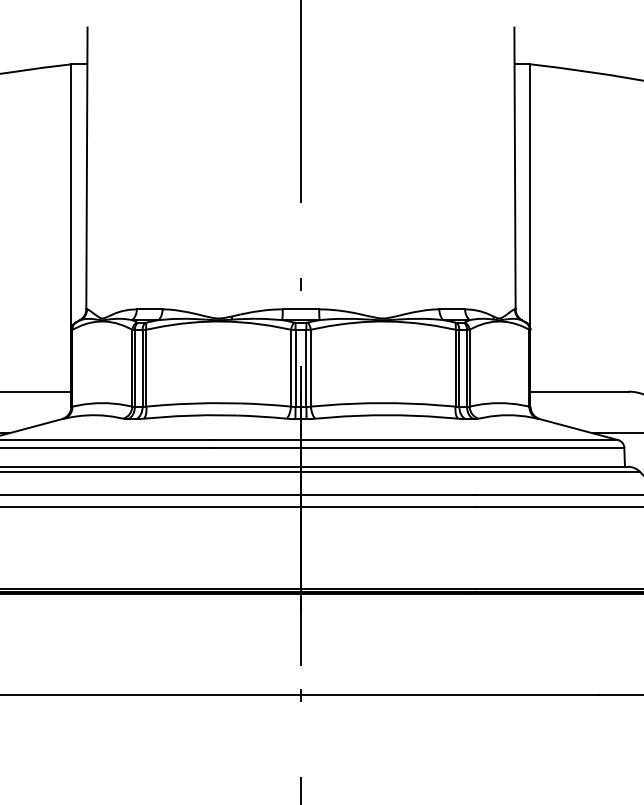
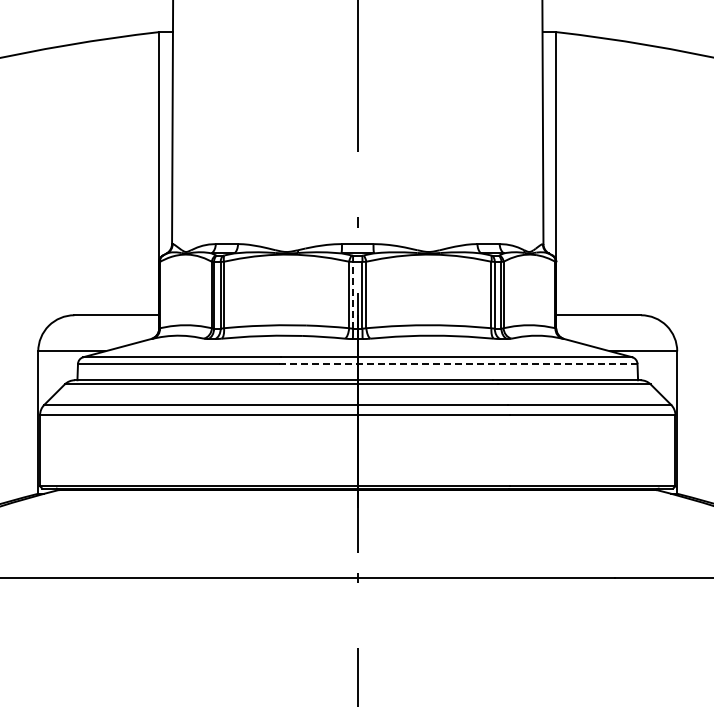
line: (296, 367) -> (353, 294), solid -> dashed
line: (416, 447) -> (457, 363), solid -> dashed

